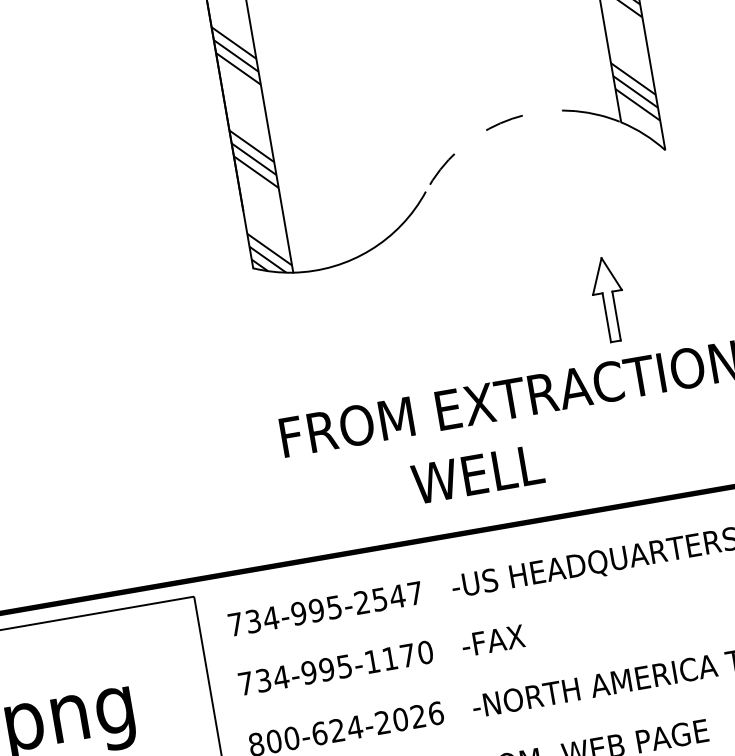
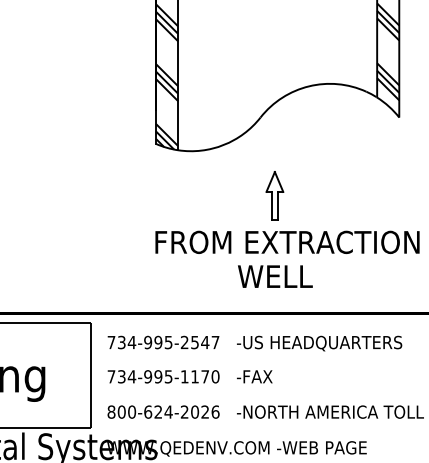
arc: (501, 123) -> (309, 86), dashed -> solid
part: (607, 298) -> (274, 195), moved
text: (478, 474) -> (275, 276), moved

